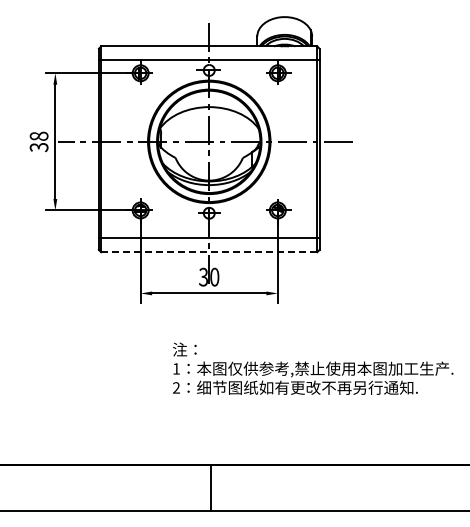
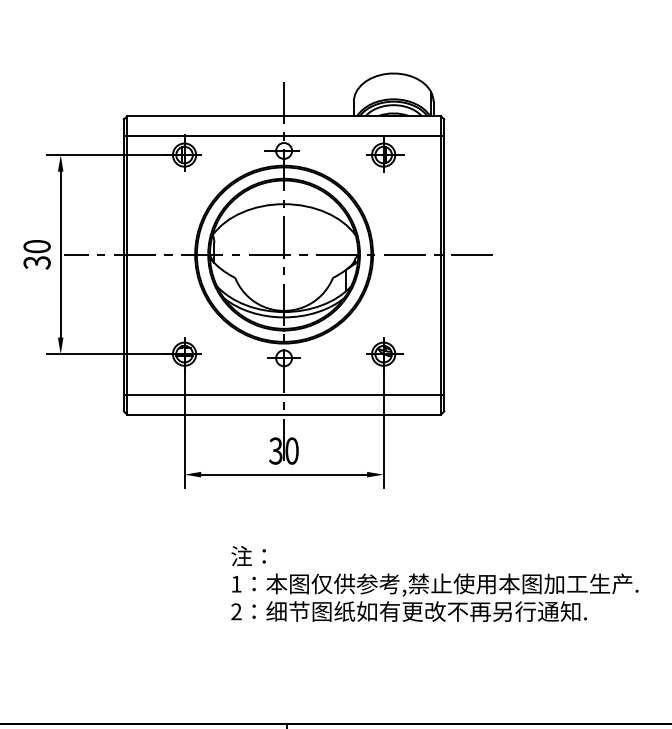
text: (39, 135) -> (37, 245), 38 -> 30
line: (208, 252) -> (283, 415), dashed -> solid

